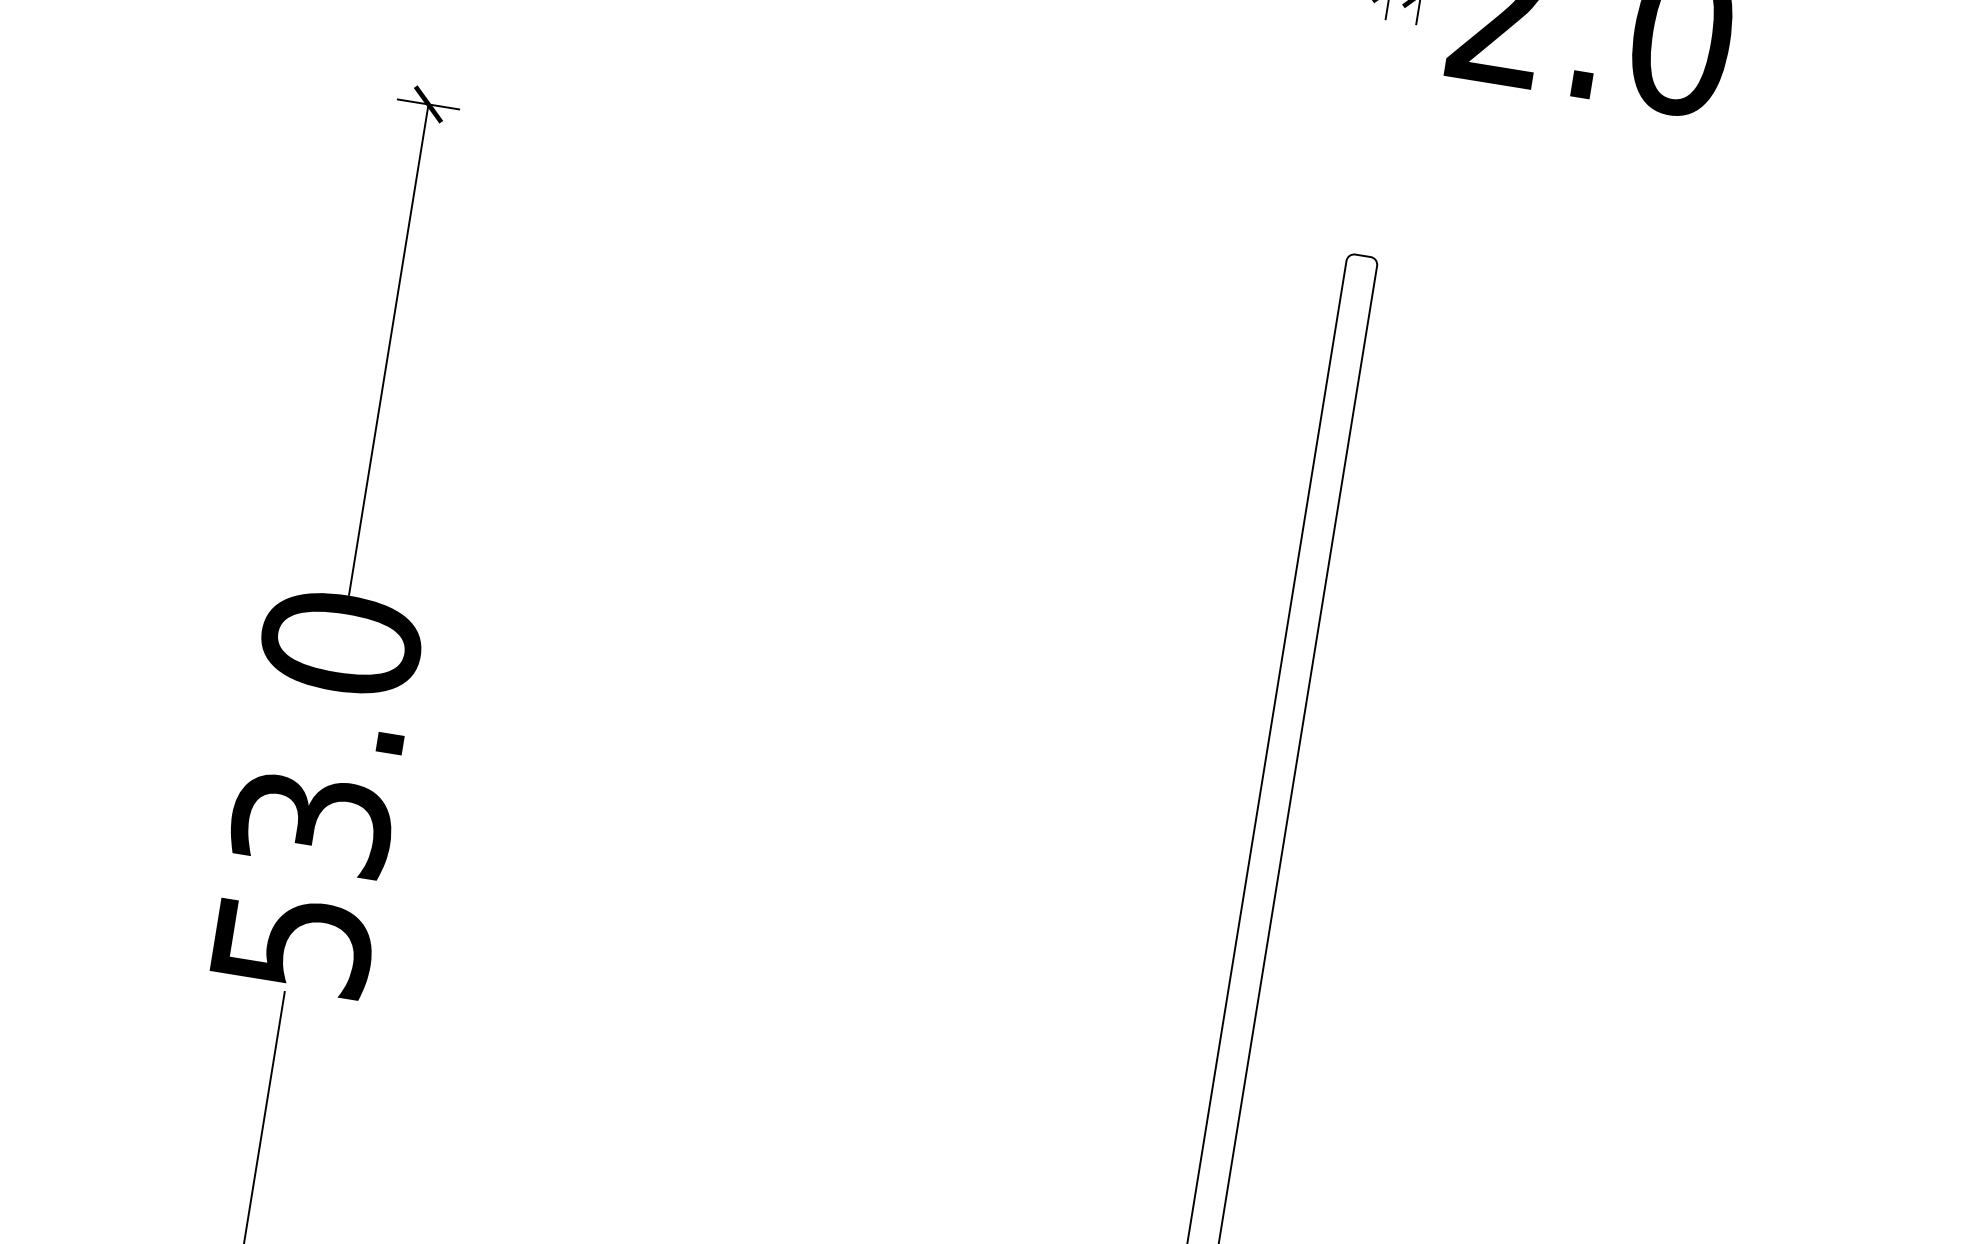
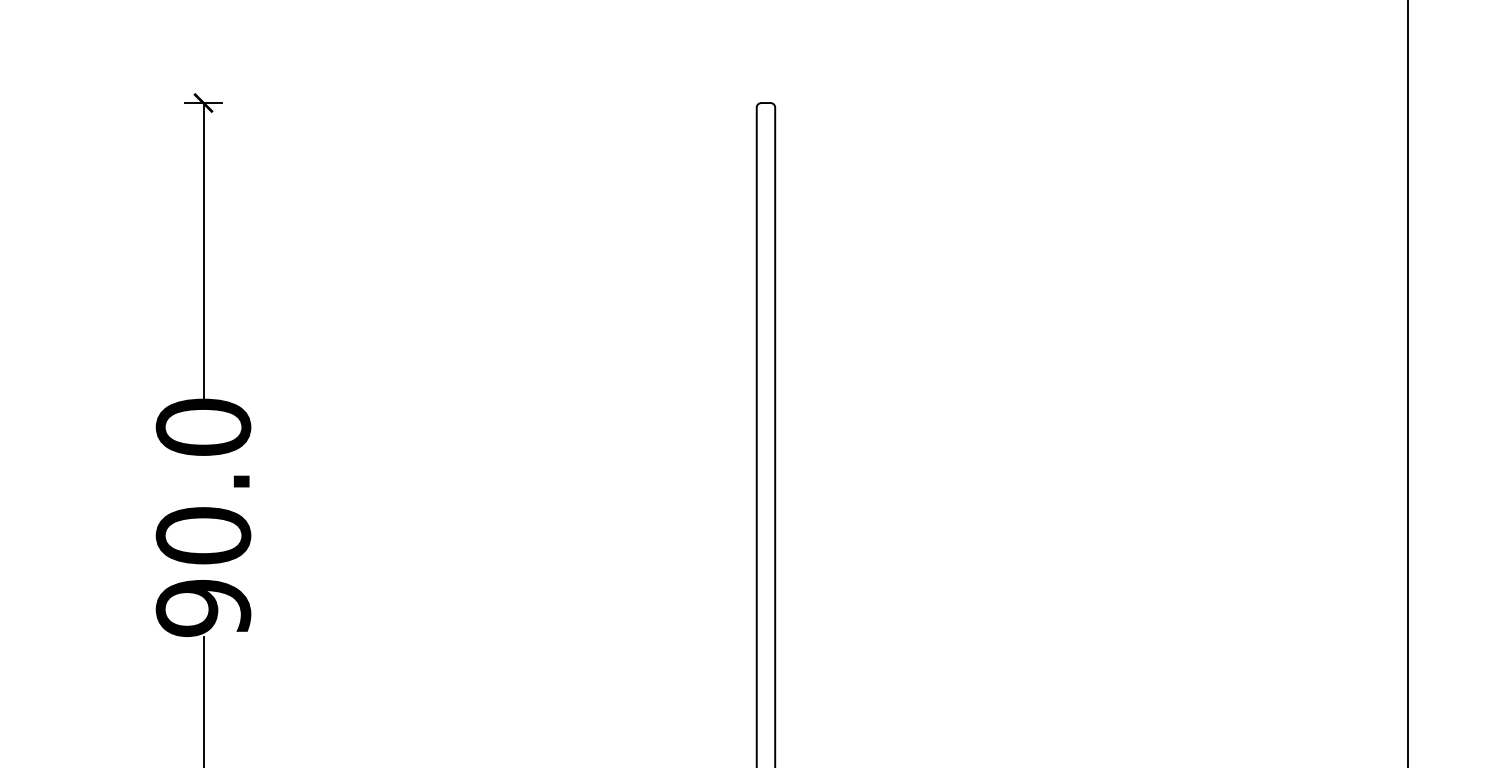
text: (302, 884) -> (203, 572), 53.0 -> 90.0

